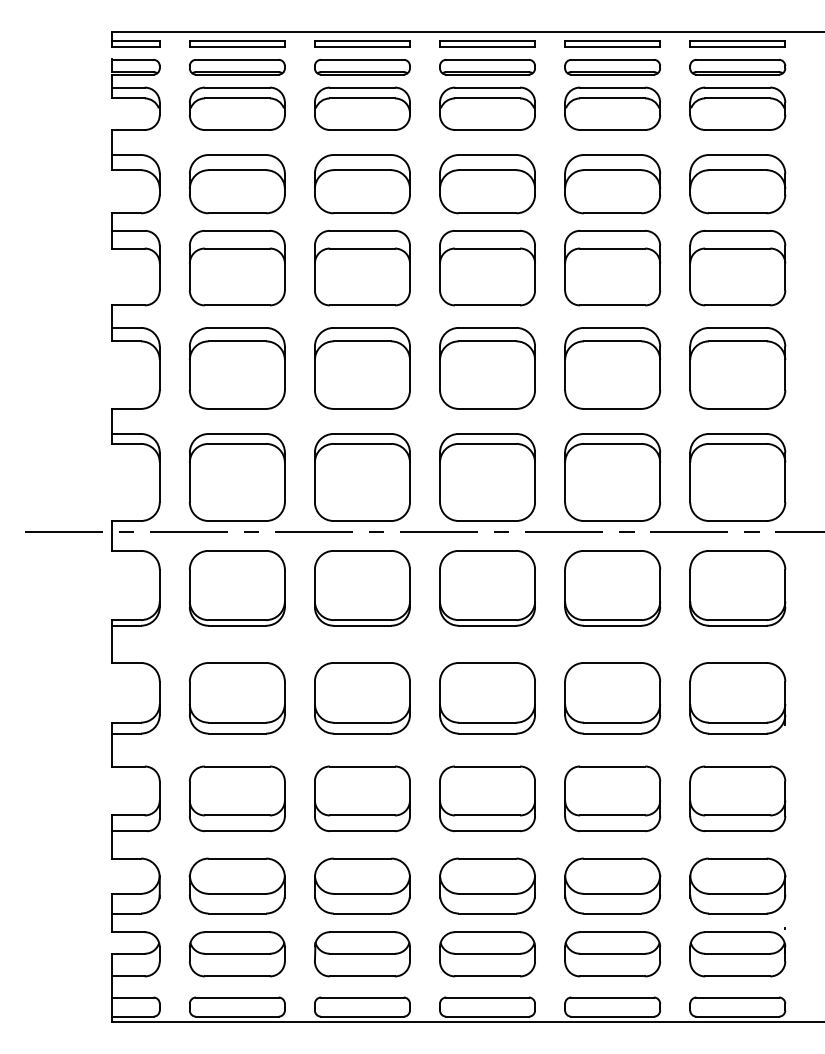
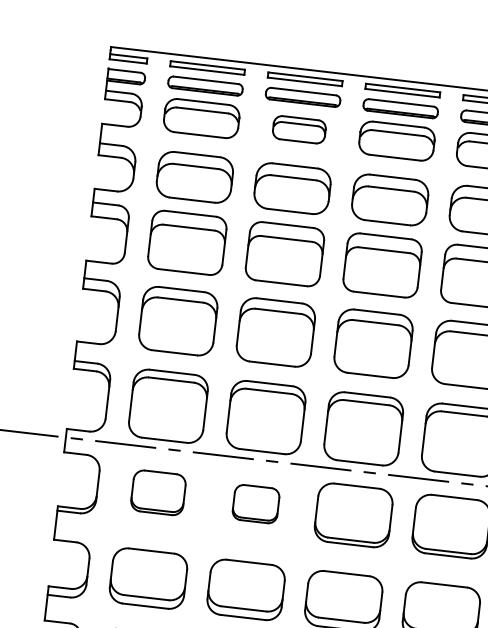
part: (362, 108) -> (299, 129), size x0.7
part: (237, 588) -> (158, 492), size x0.7
part: (362, 588) -> (256, 504), size x0.6

